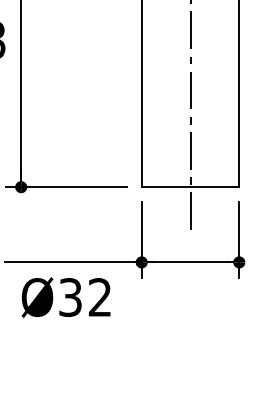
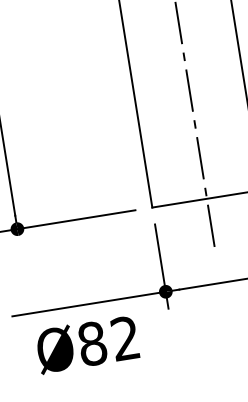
text: (70, 297) -> (92, 343), Ø32 -> Ø82

